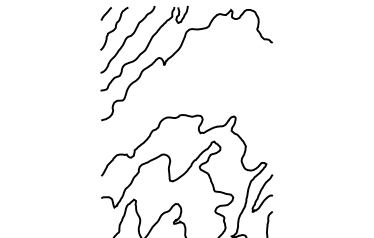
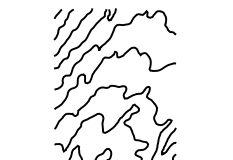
curve: (163, 89) -> (98, 67), added

